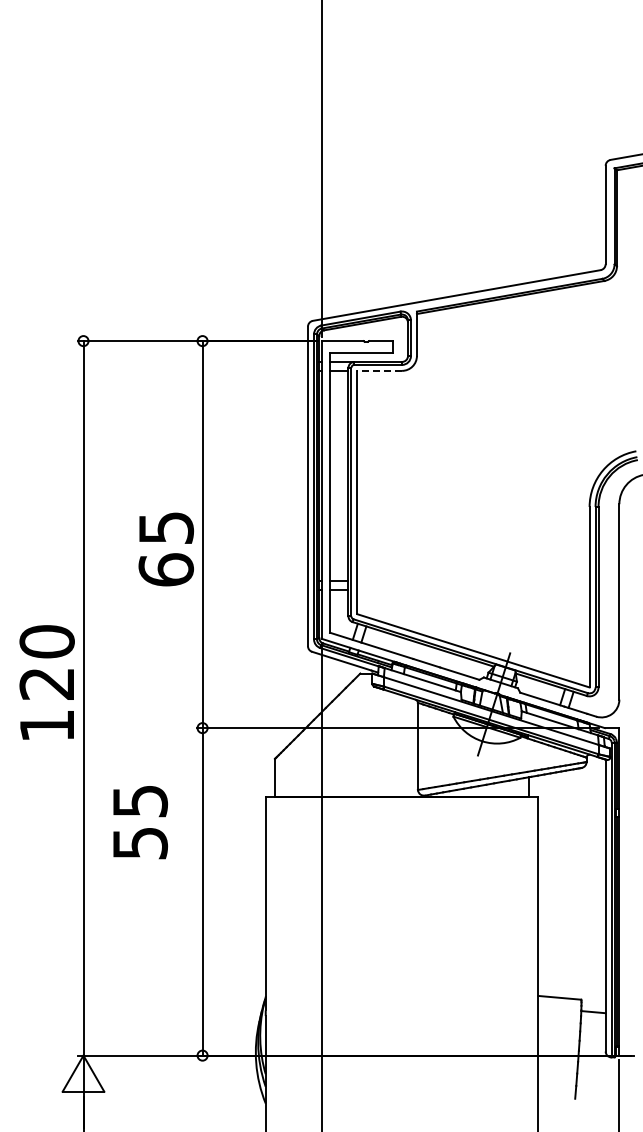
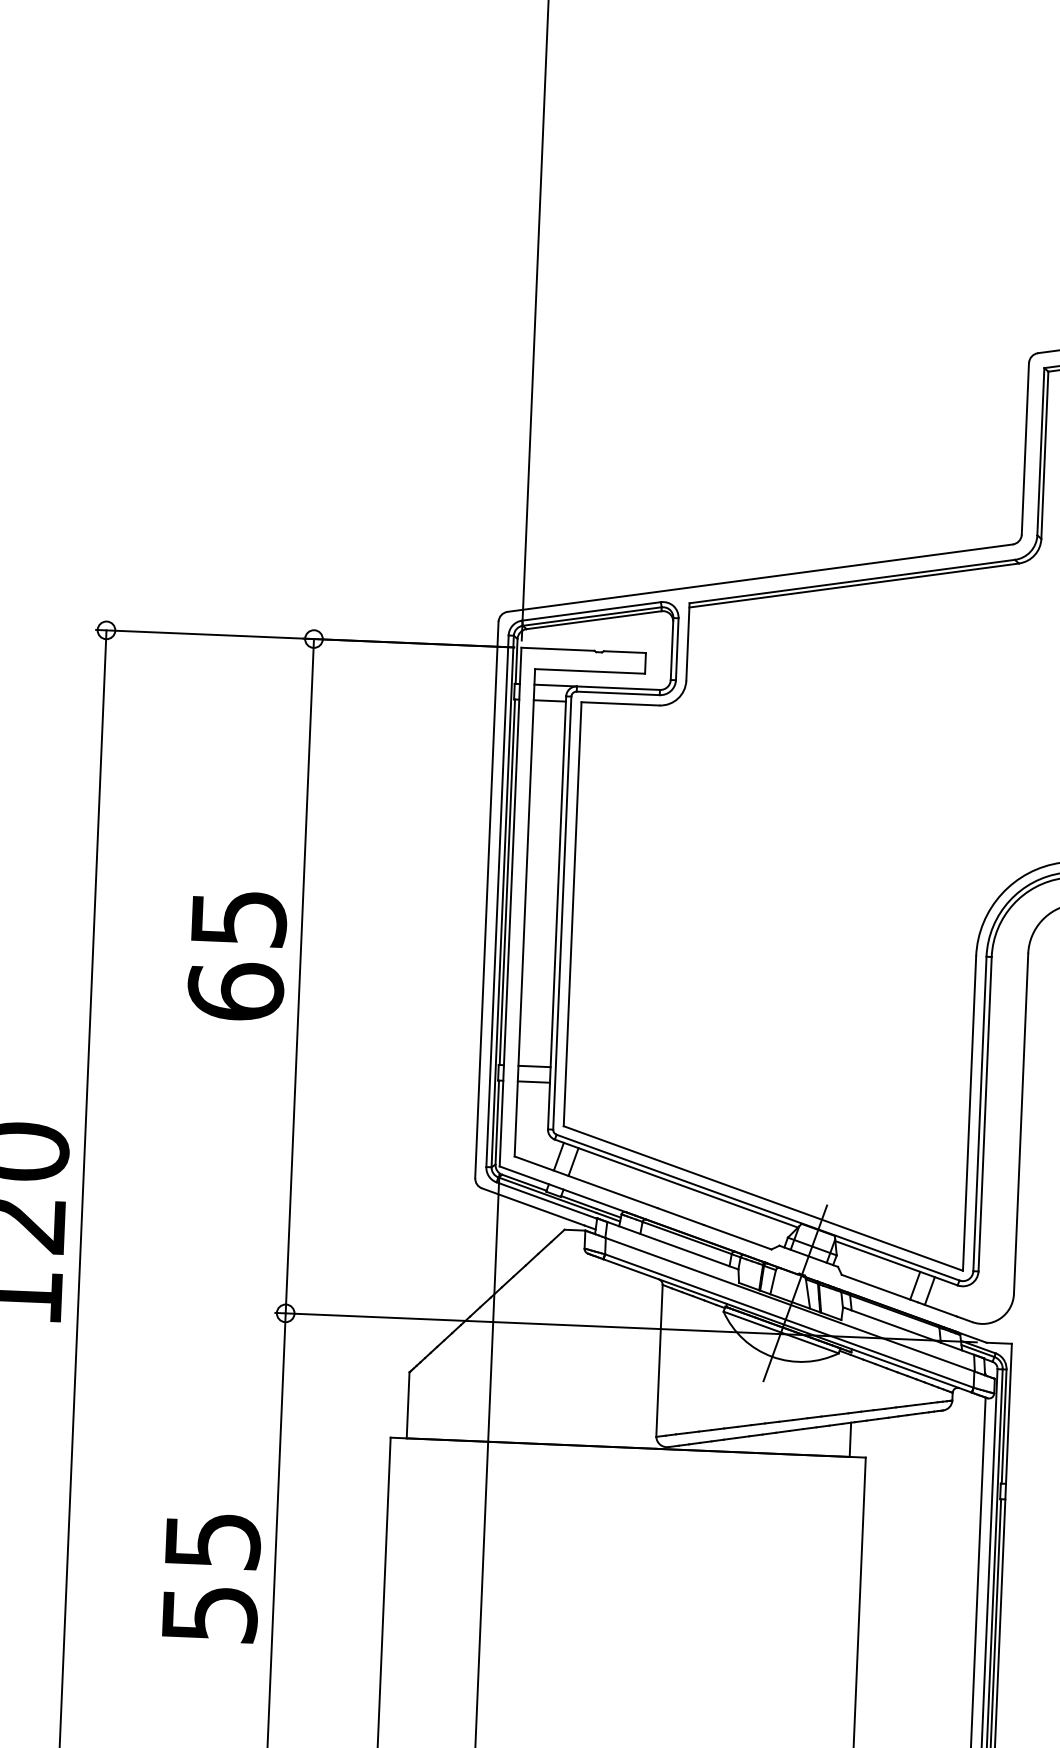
line: (379, 370) -> (620, 703), dashed -> solid
text: (165, 549) -> (235, 955), moved
text: (140, 822) -> (211, 1577), moved

